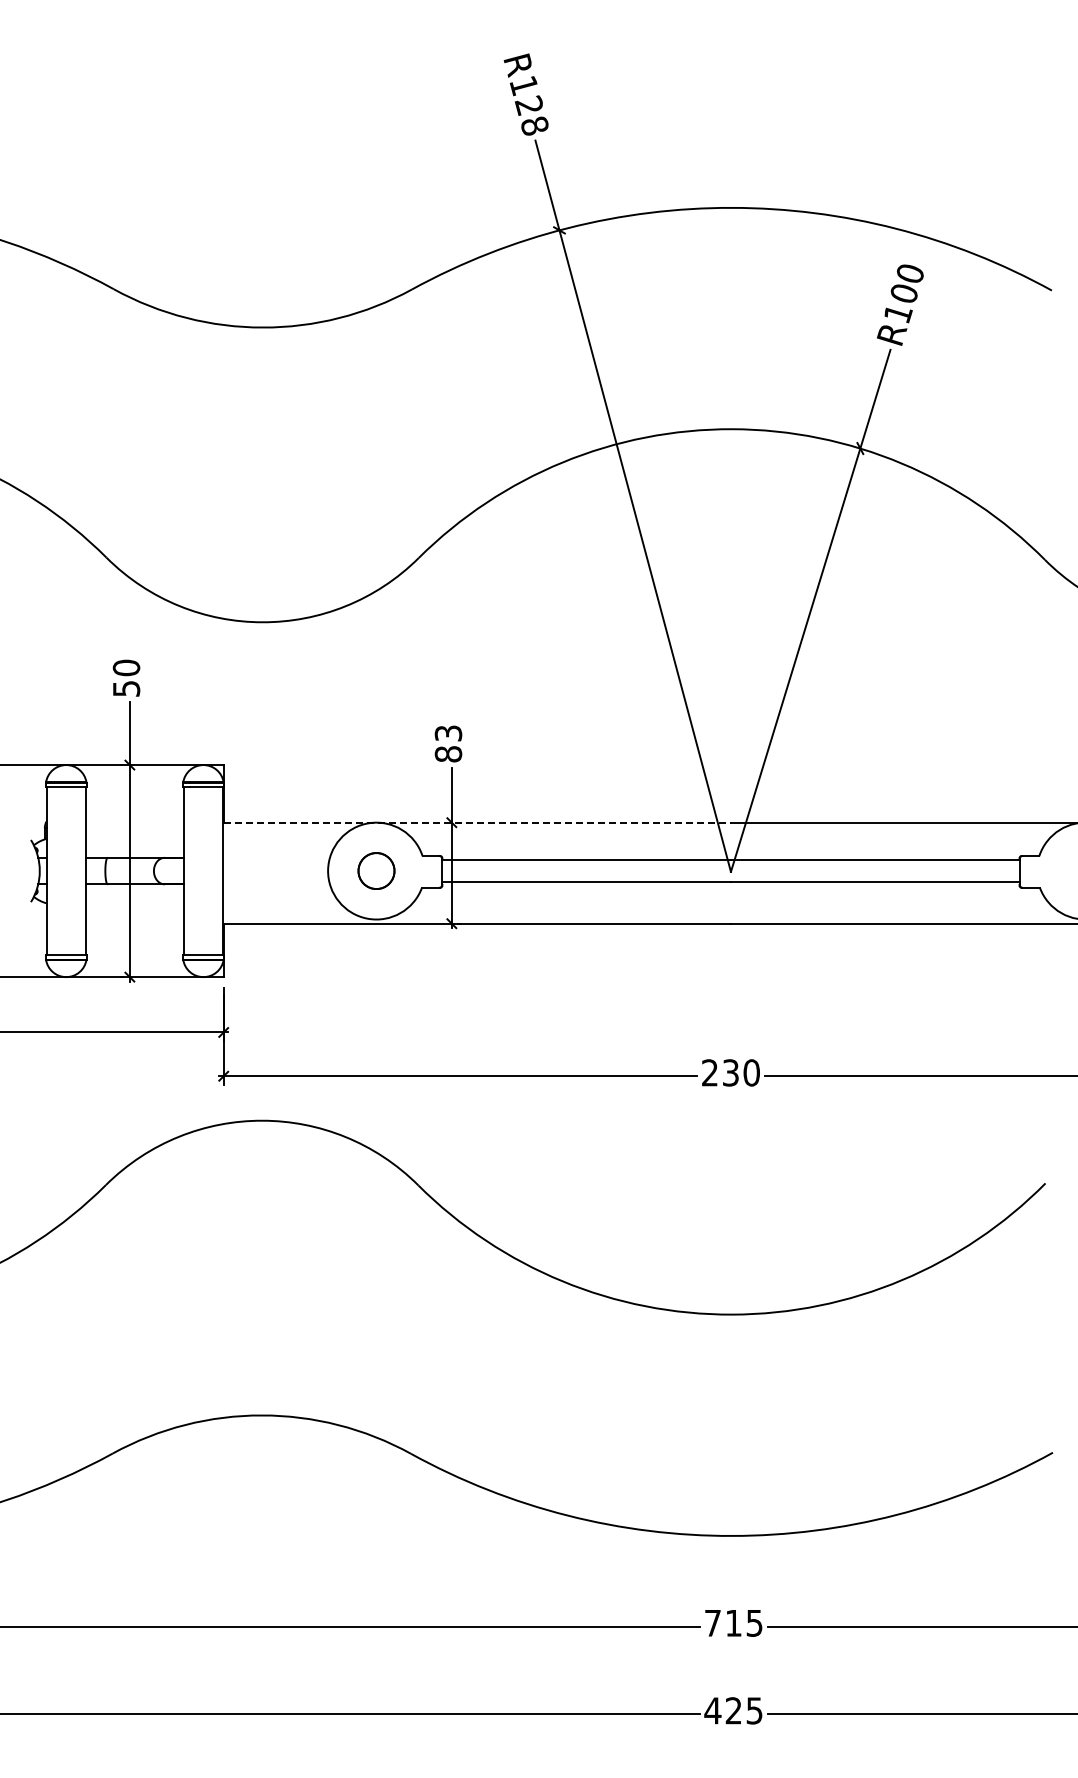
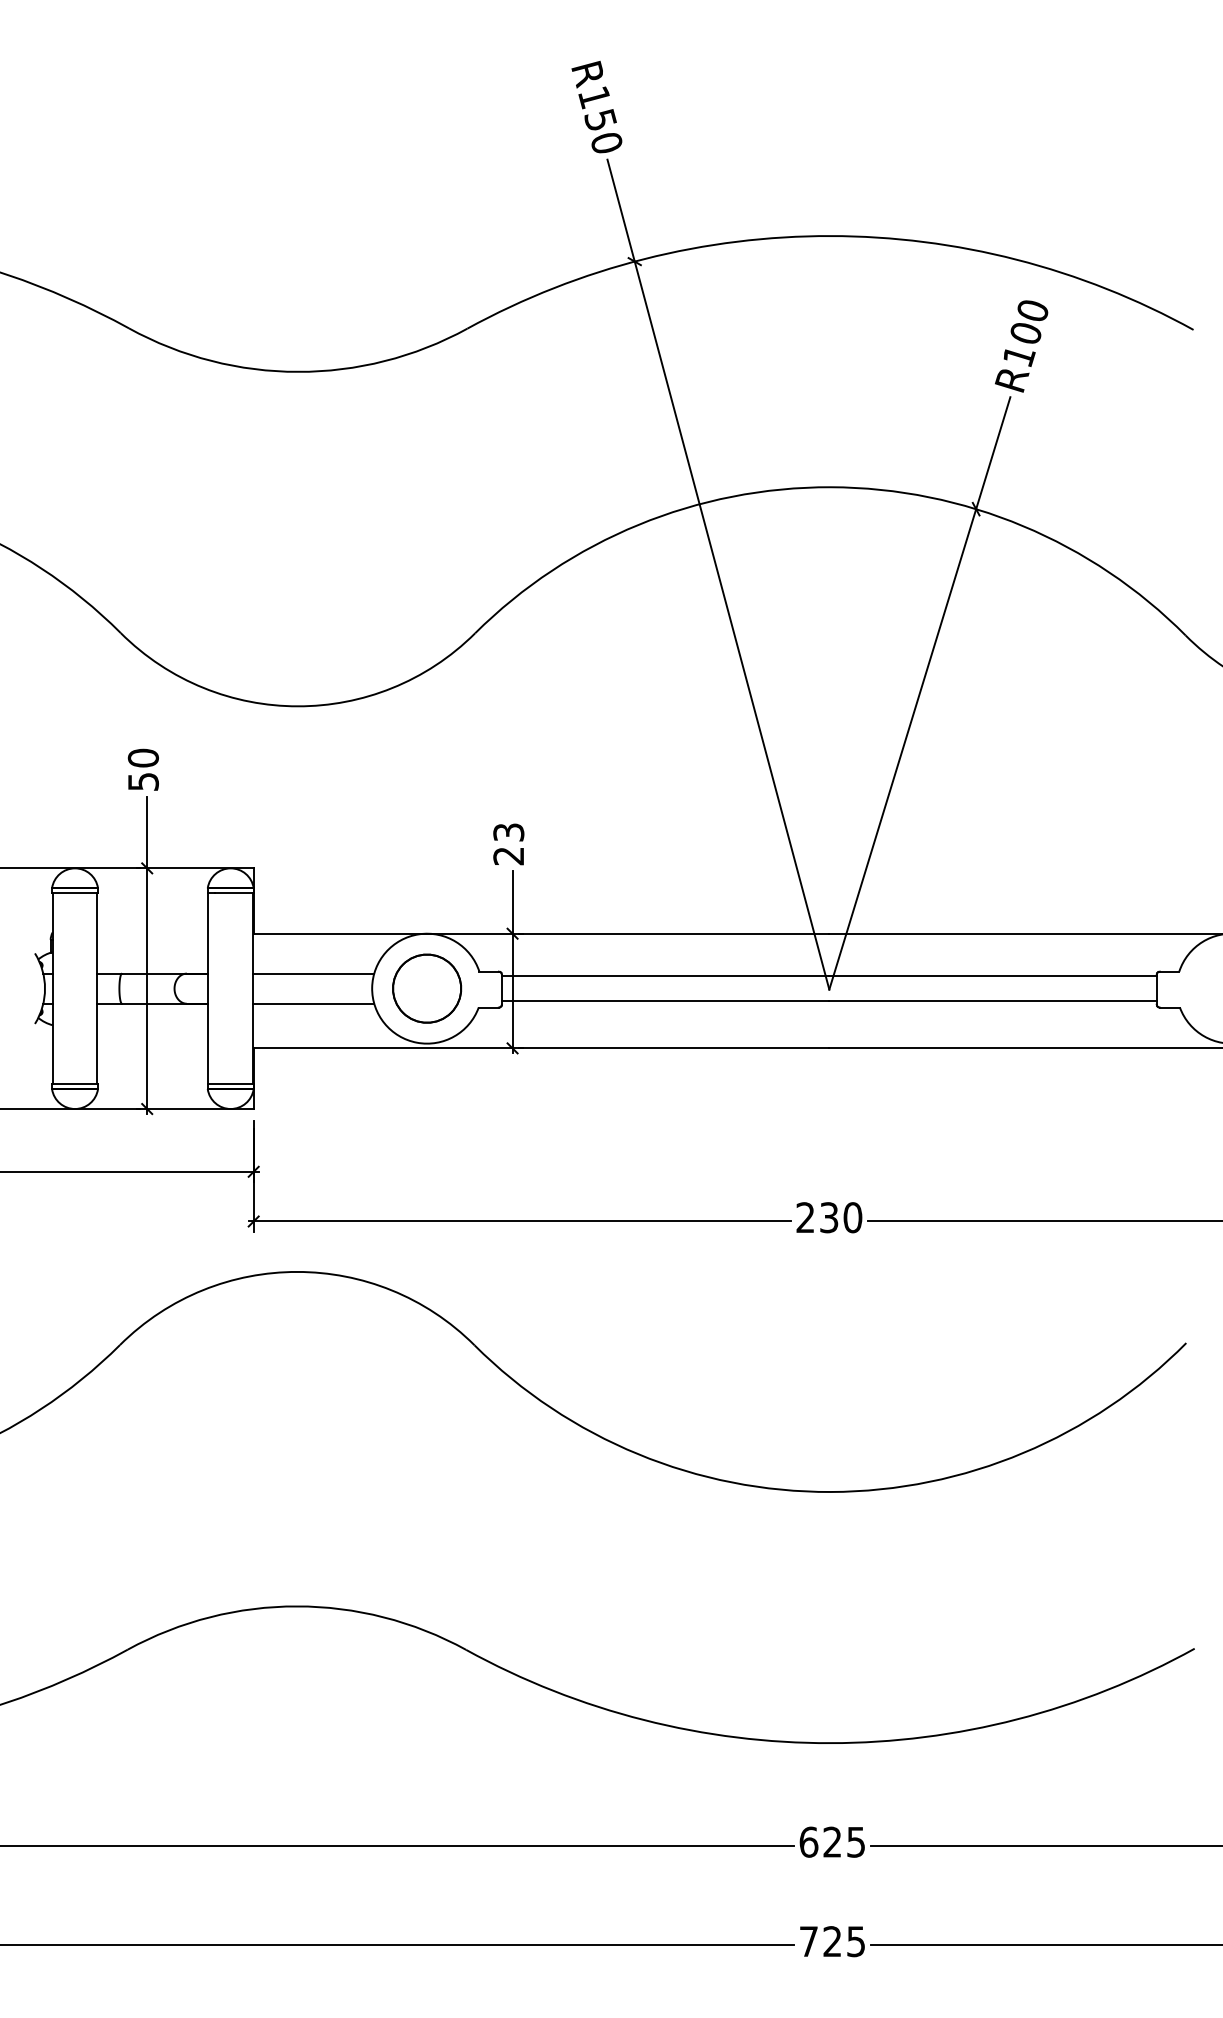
text: (531, 115) -> (602, 131), R128 -> R150
text: (448, 754) -> (508, 856), 83 -> 23
line: (477, 822) -> (541, 933), dashed -> solid
line: (276, 857) -> (313, 973), added
part: (376, 870) -> (427, 988), size x1.67
line: (276, 884) -> (313, 1003), added
text: (723, 1622) -> (820, 1841), 715 -> 625
text: (712, 1710) -> (808, 1941), 425 -> 725

